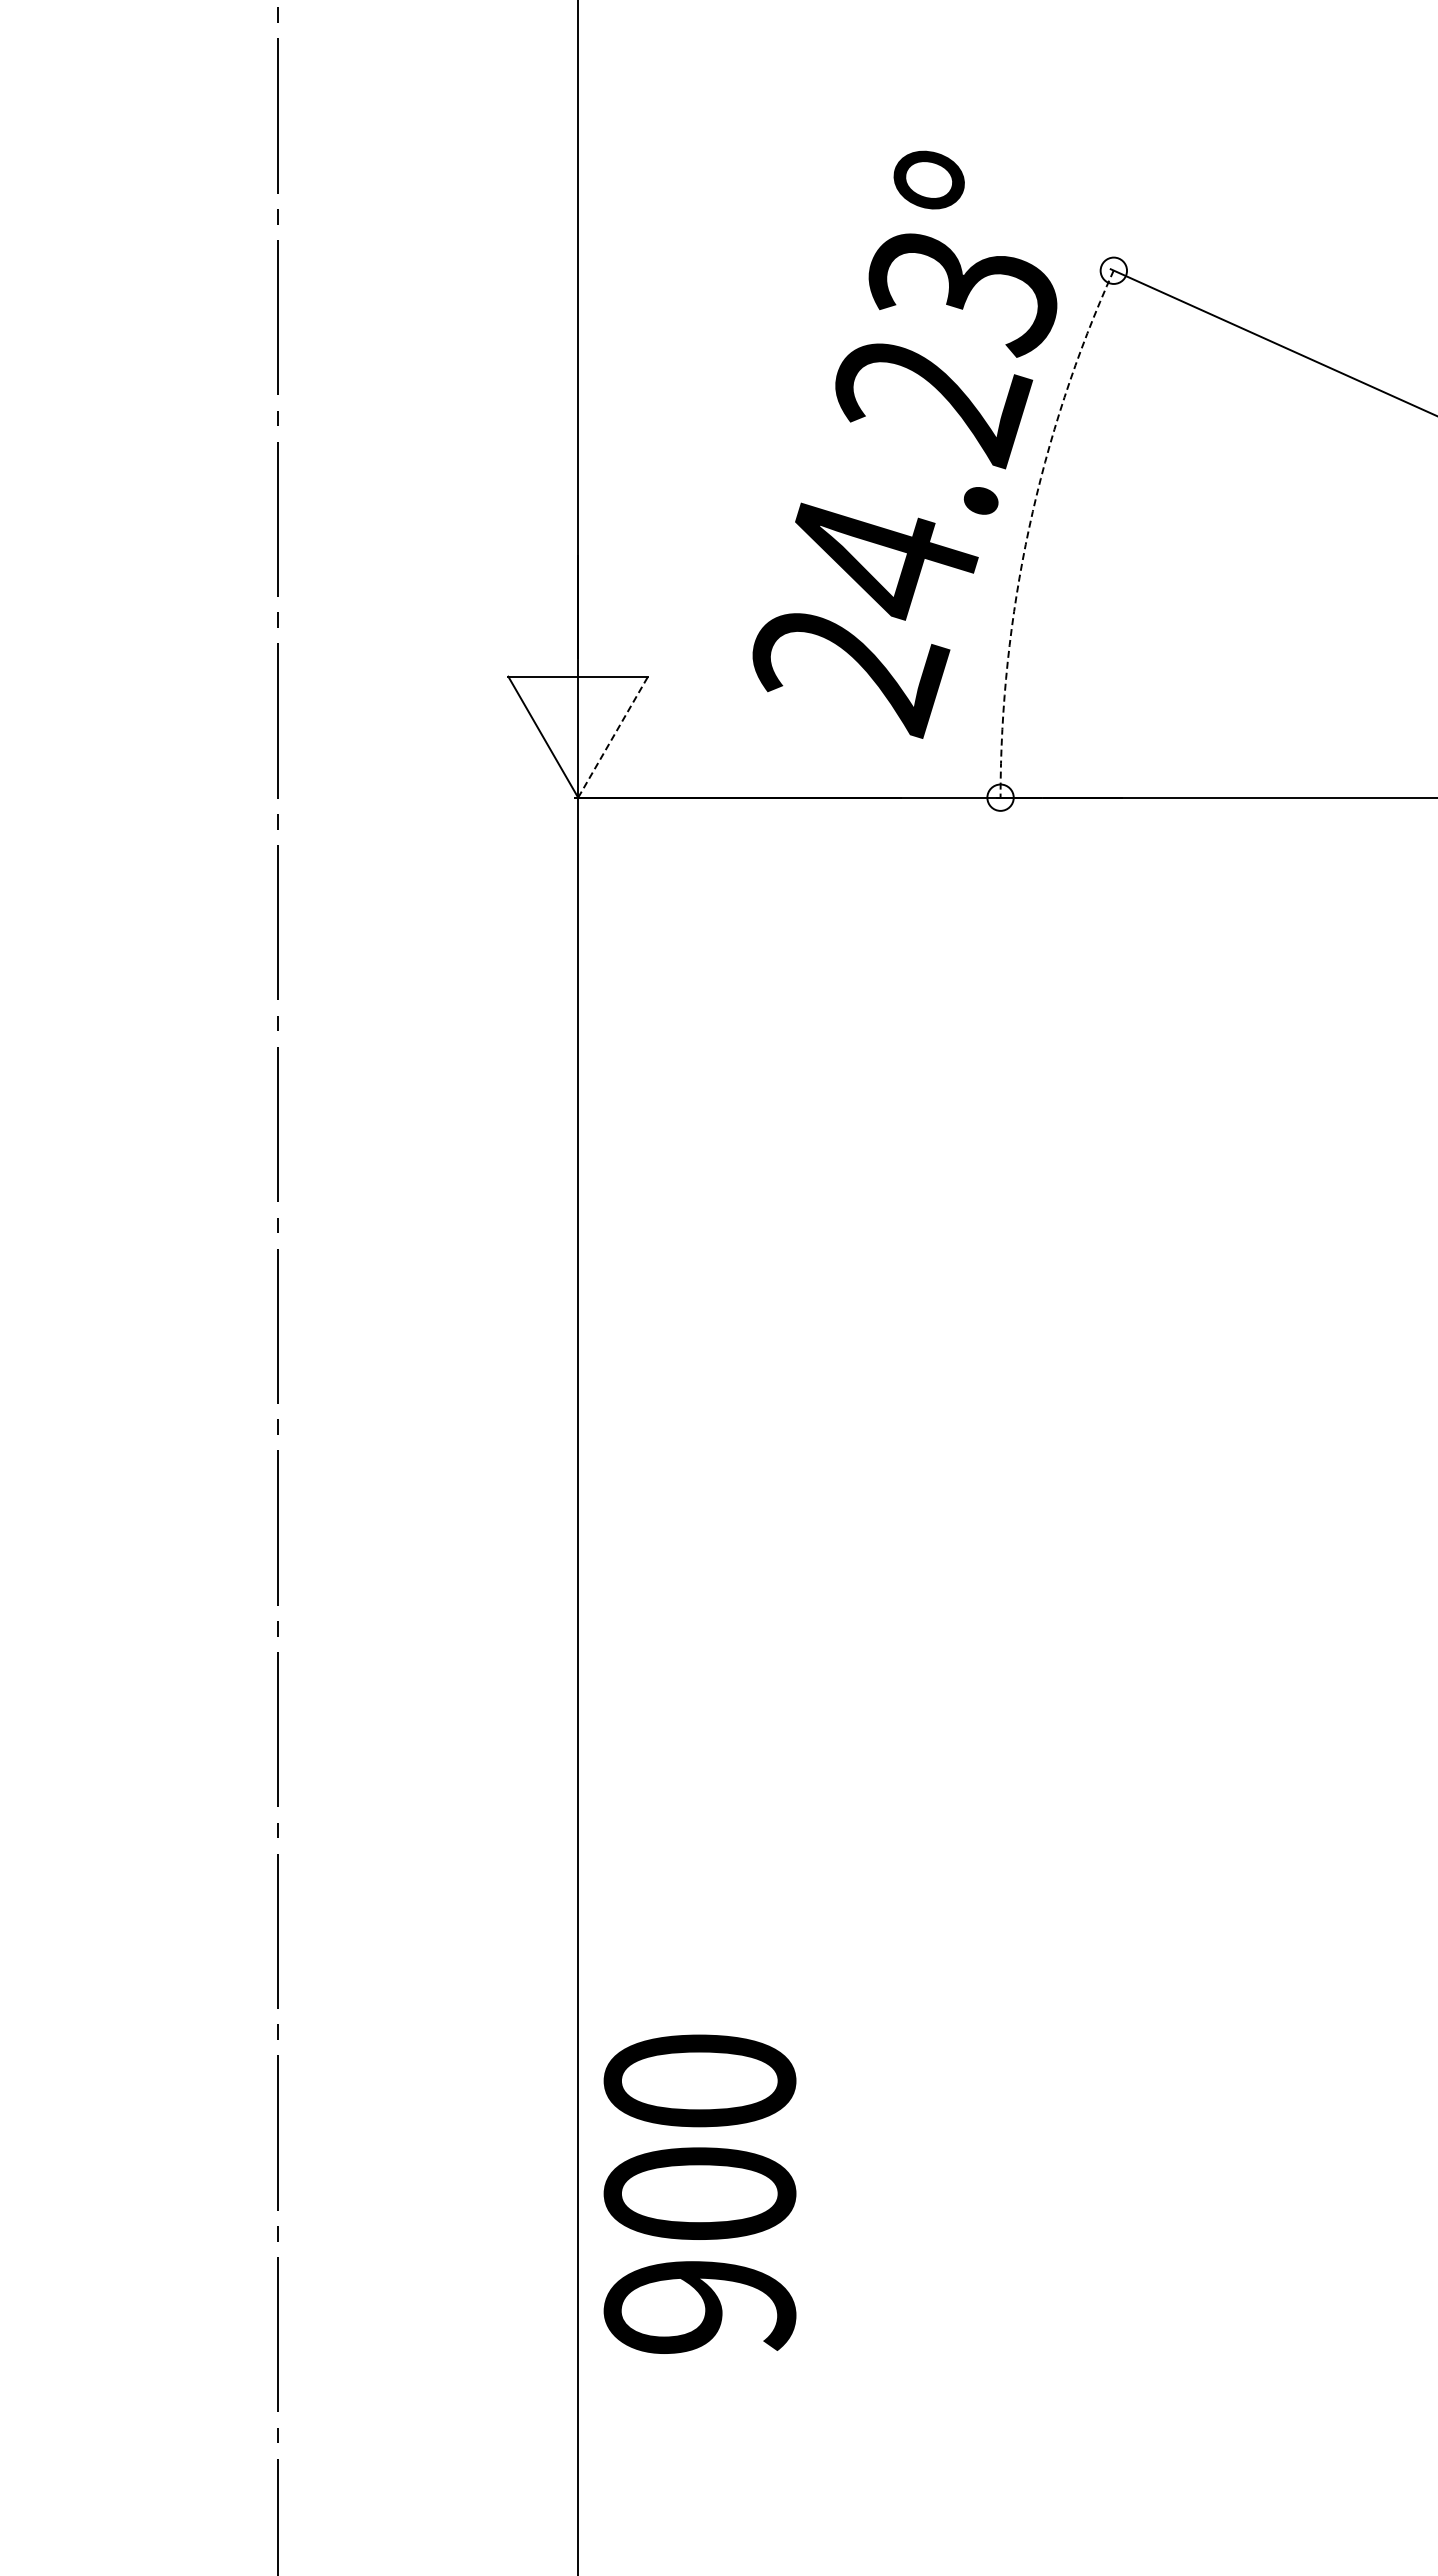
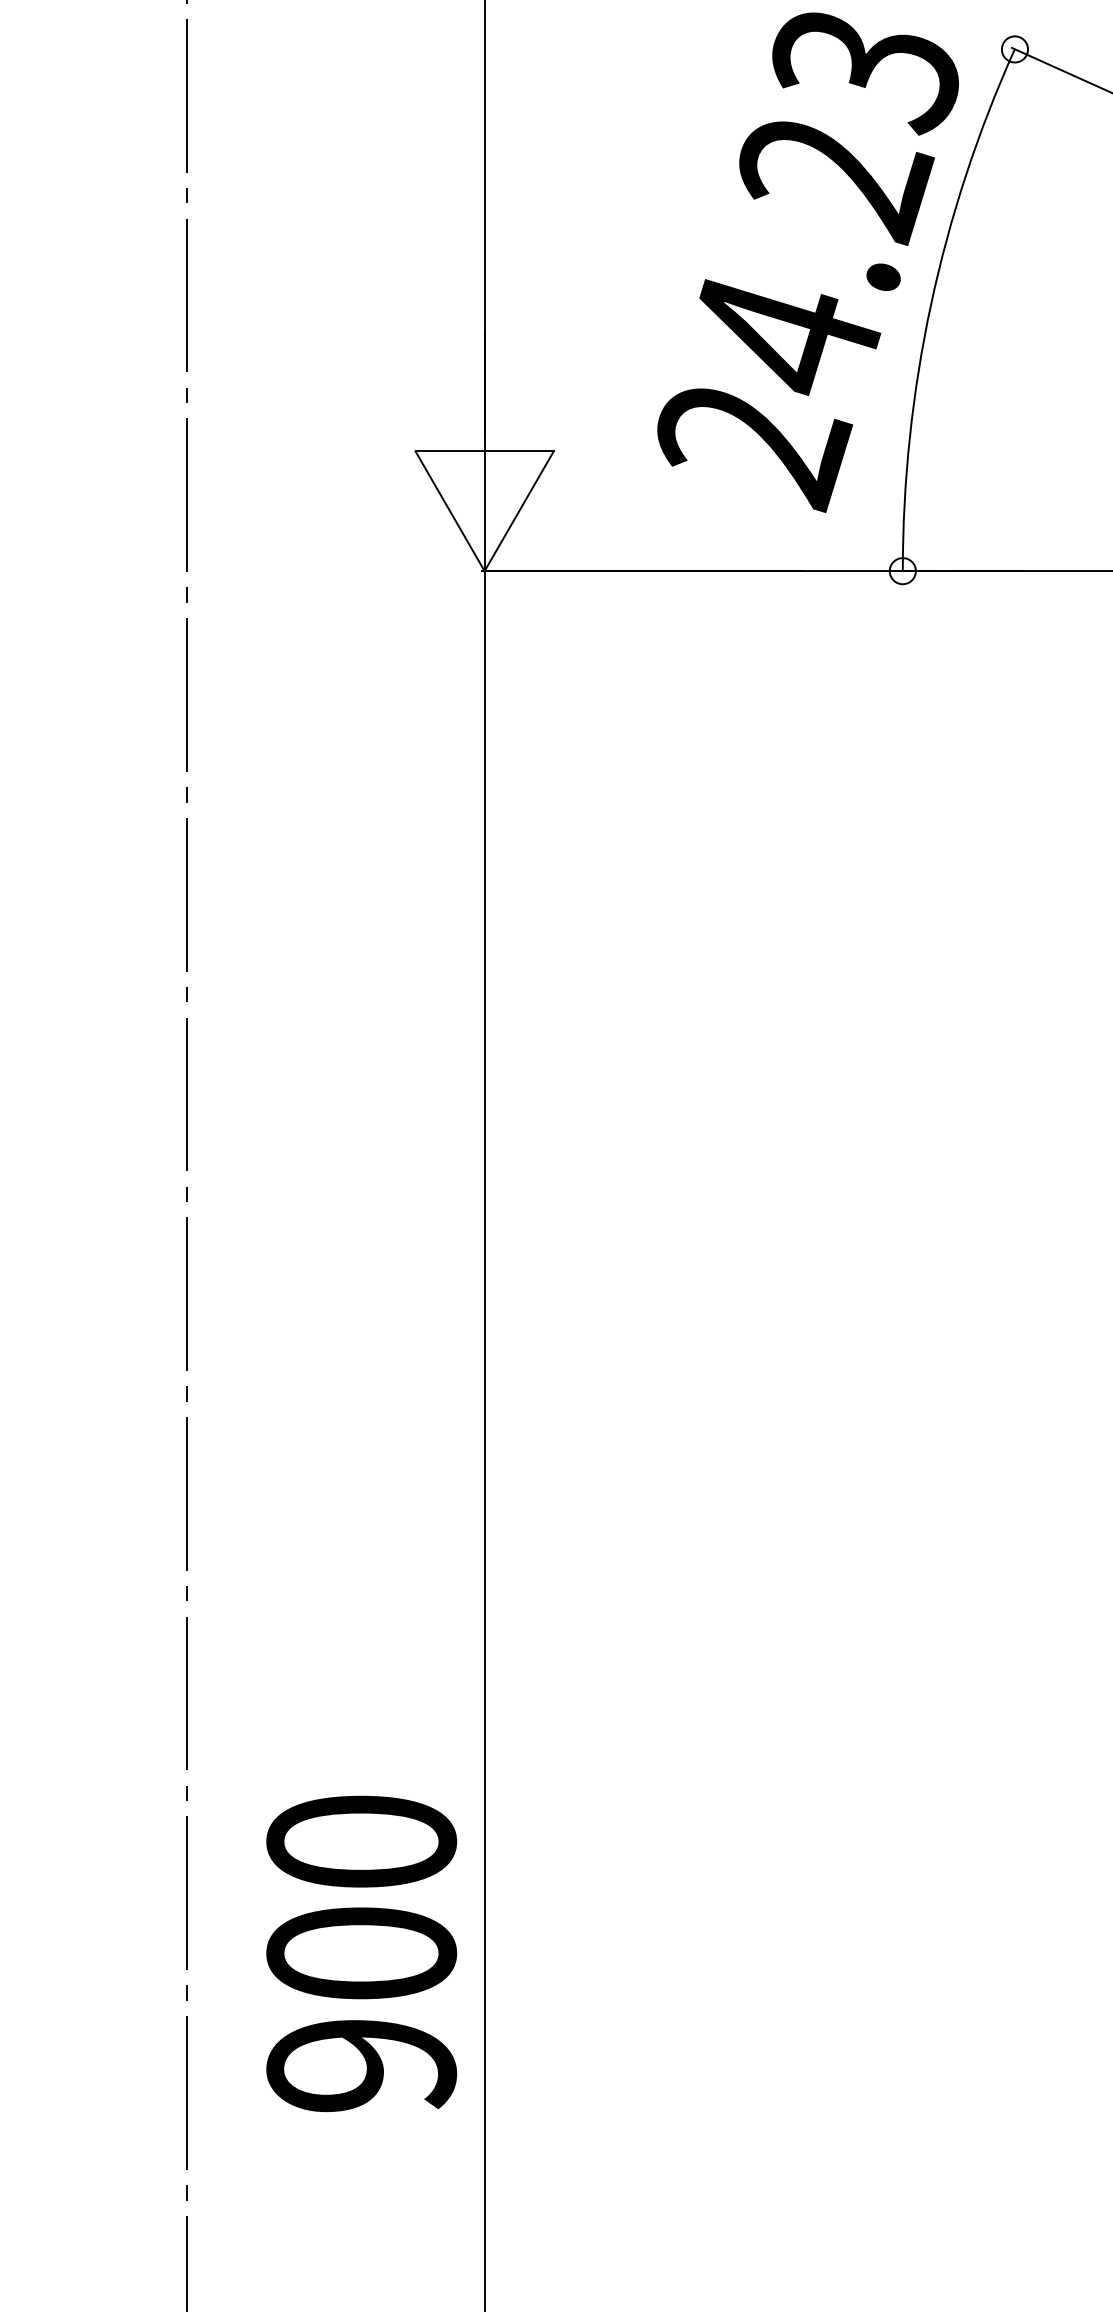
arc: (1029, 528) -> (931, 304), dashed -> solid
line: (613, 737) -> (519, 511), dashed -> solid
text: (699, 2193) -> (361, 1953), moved

